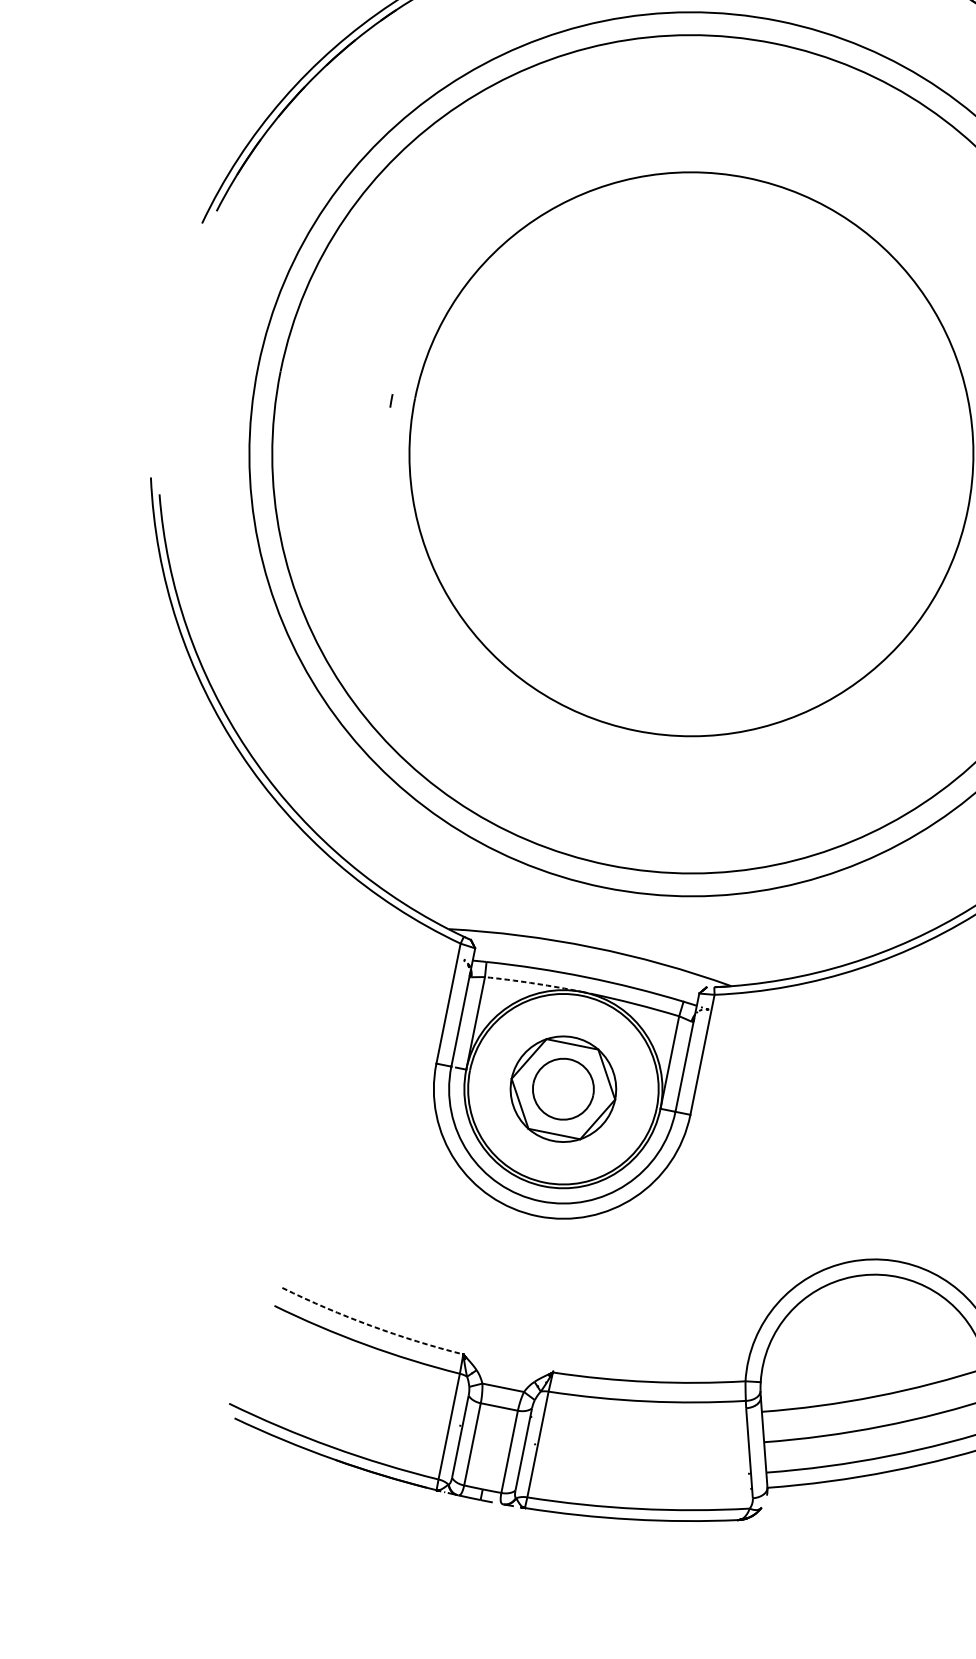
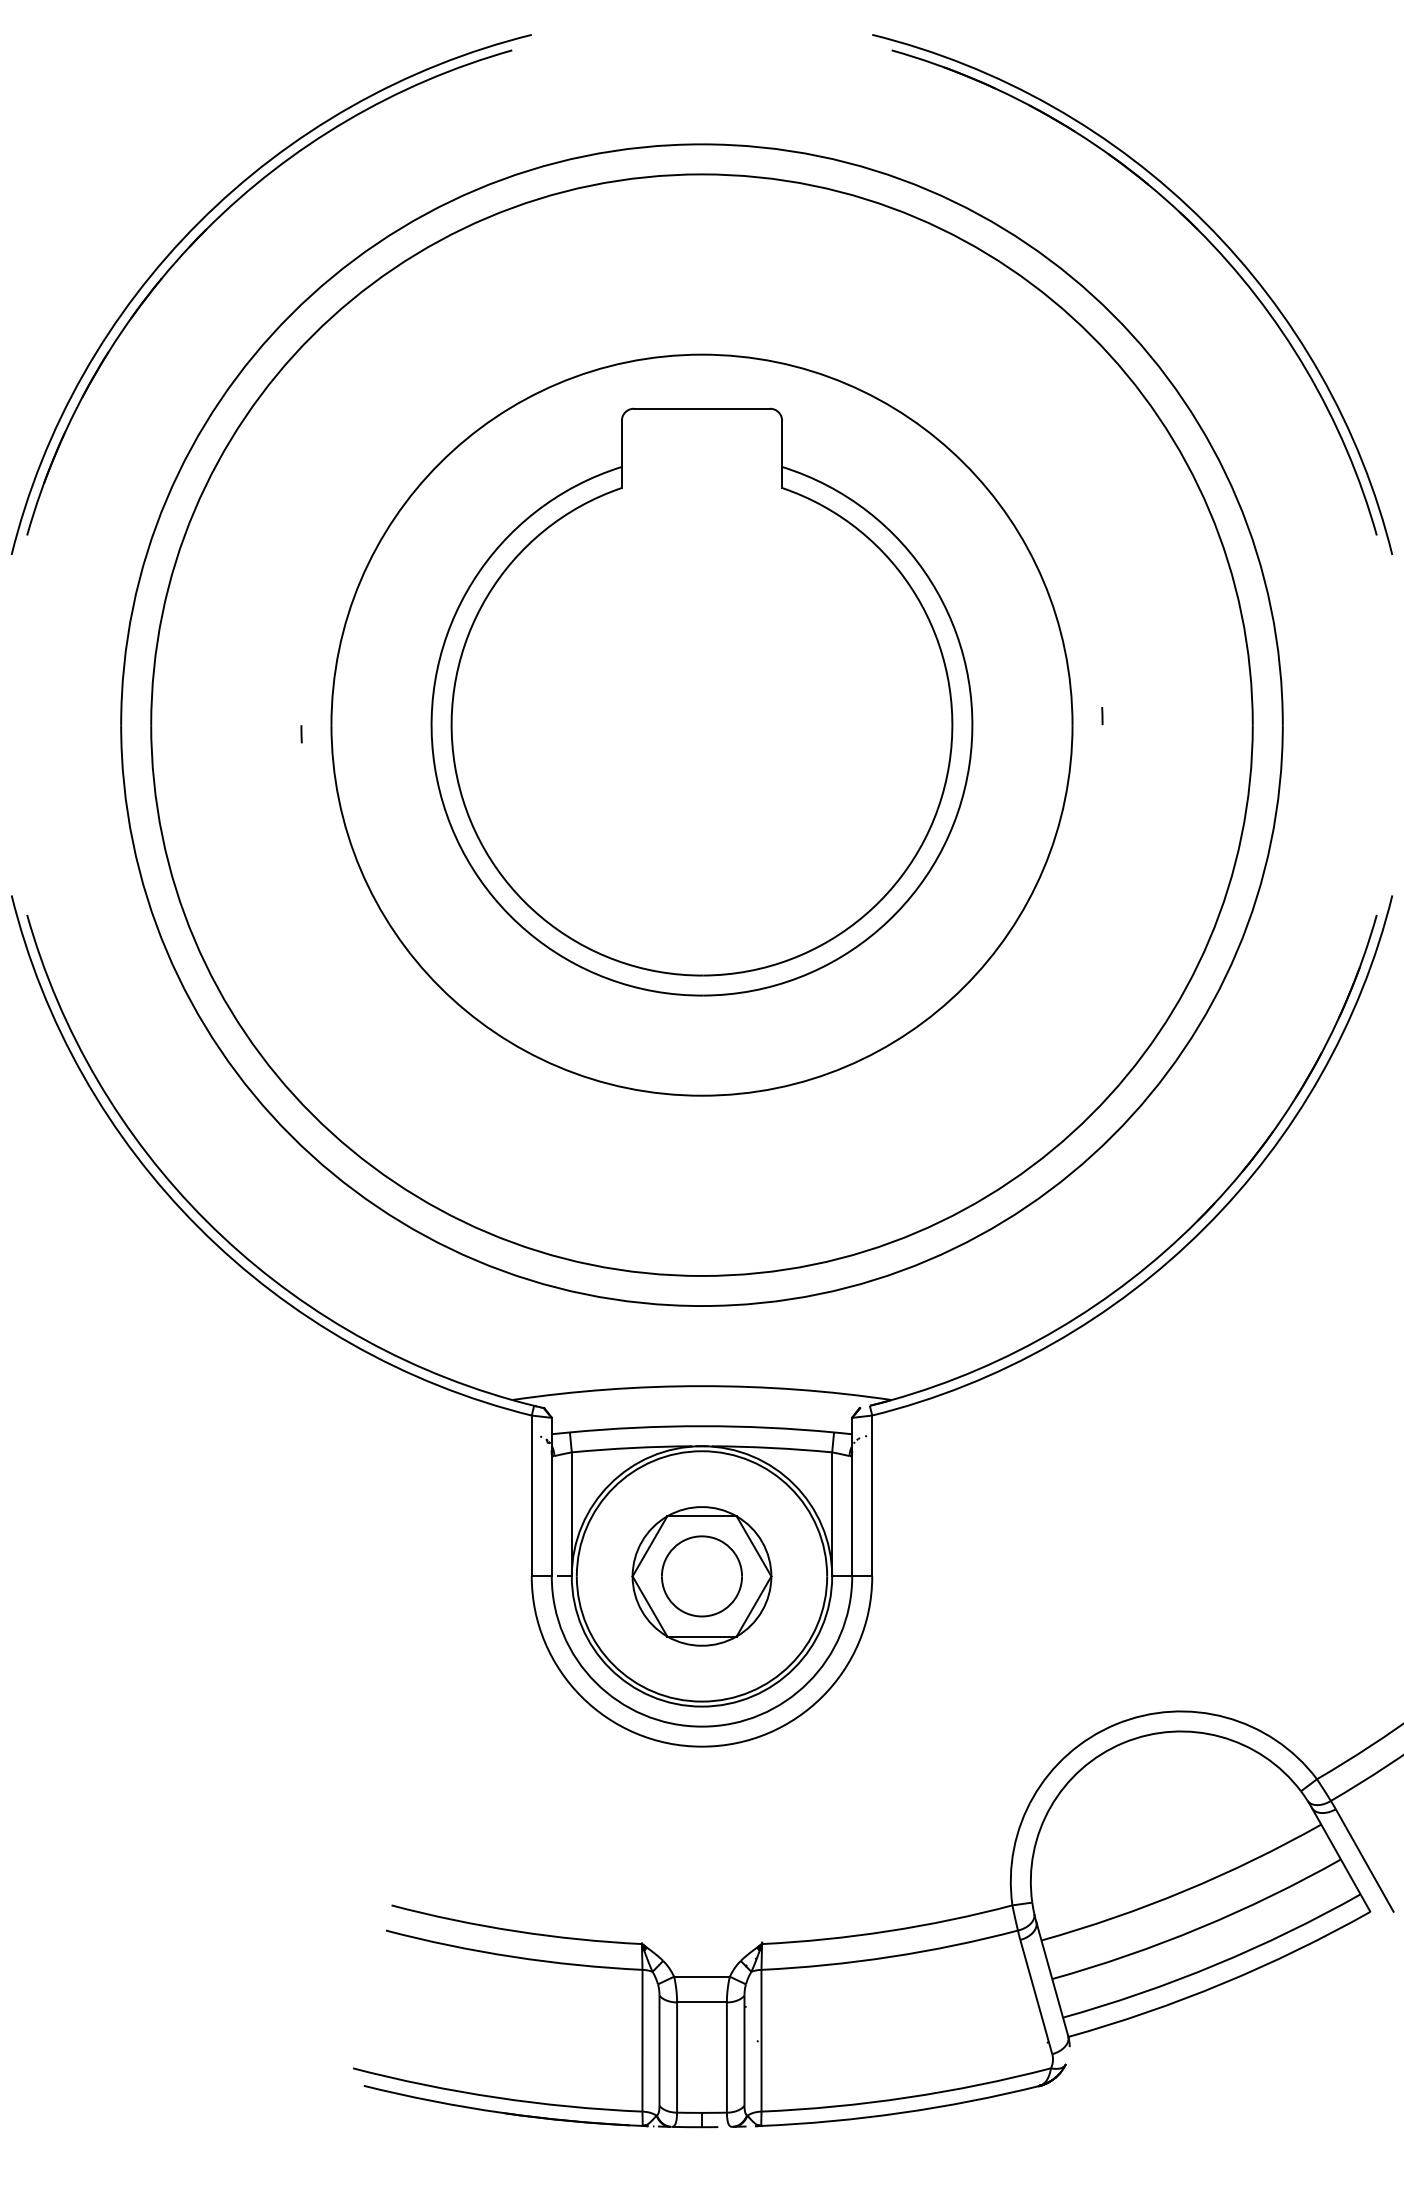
part: (694, 436) -> (701, 701), added
arc: (530, 983) -> (632, 1448), dashed -> solid
arc: (370, 1326) -> (515, 1931), dashed -> solid

